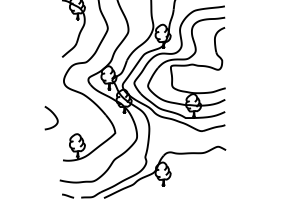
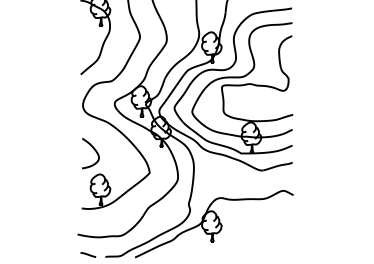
curve: (53, 114) -> (93, 149), moved

